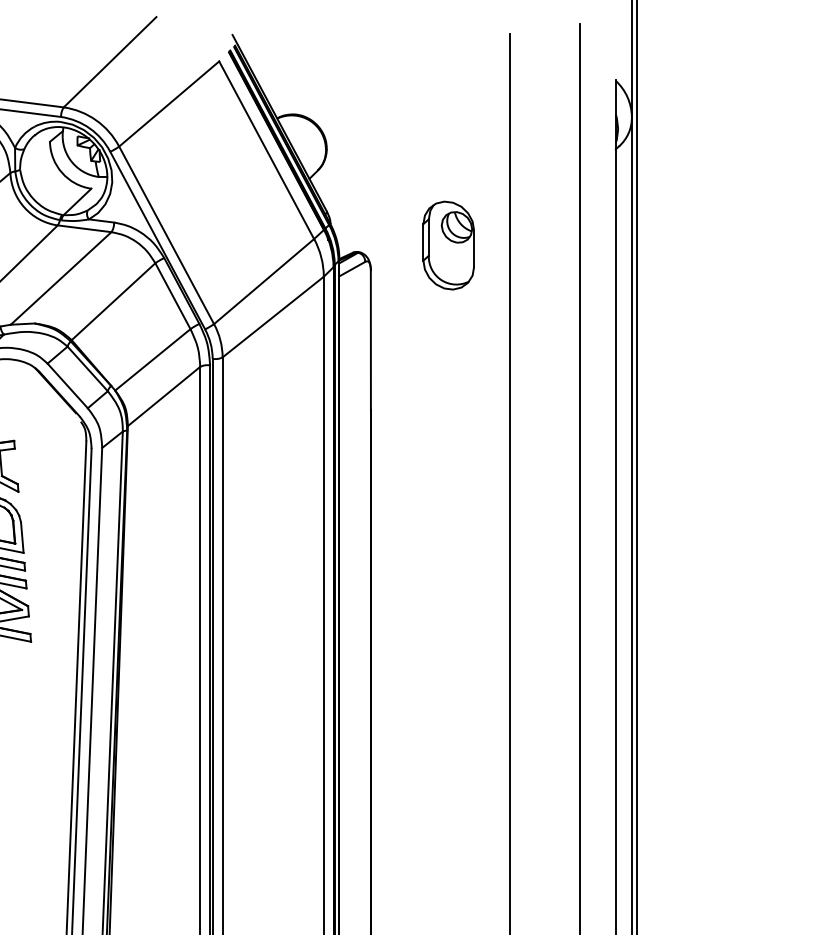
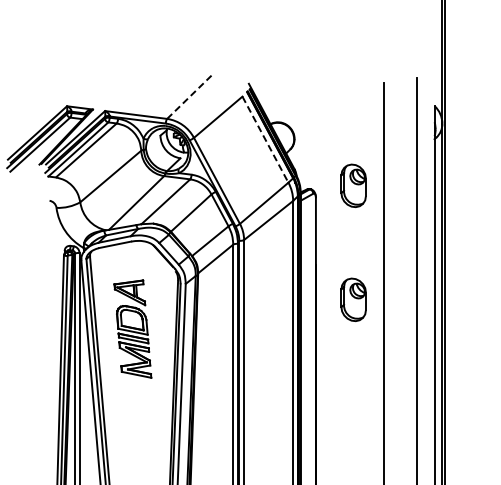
line: (109, 61) -> (189, 96), solid -> dashed
line: (266, 149) -> (265, 139), solid -> dashed
part: (448, 480) -> (353, 299), added

